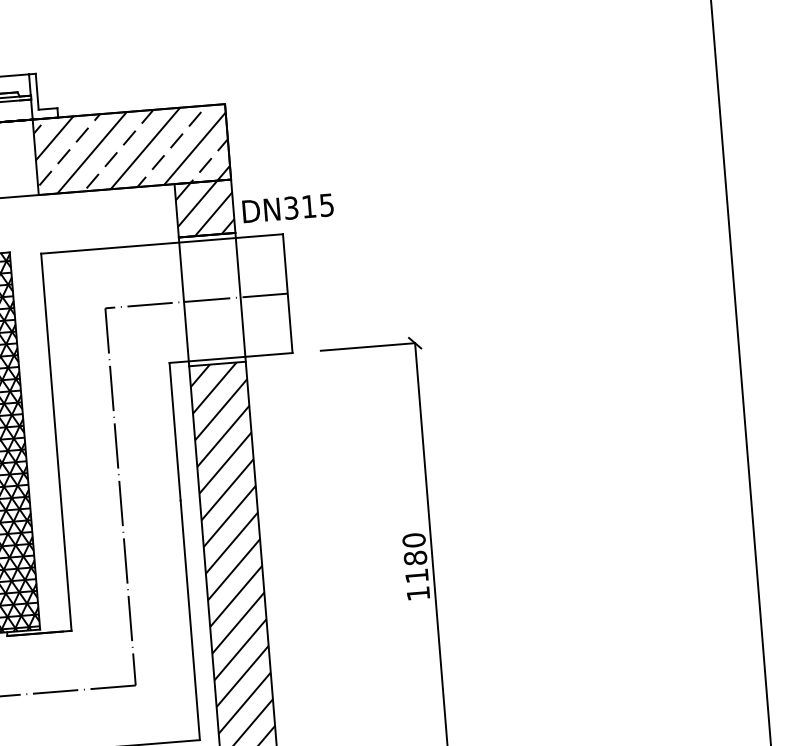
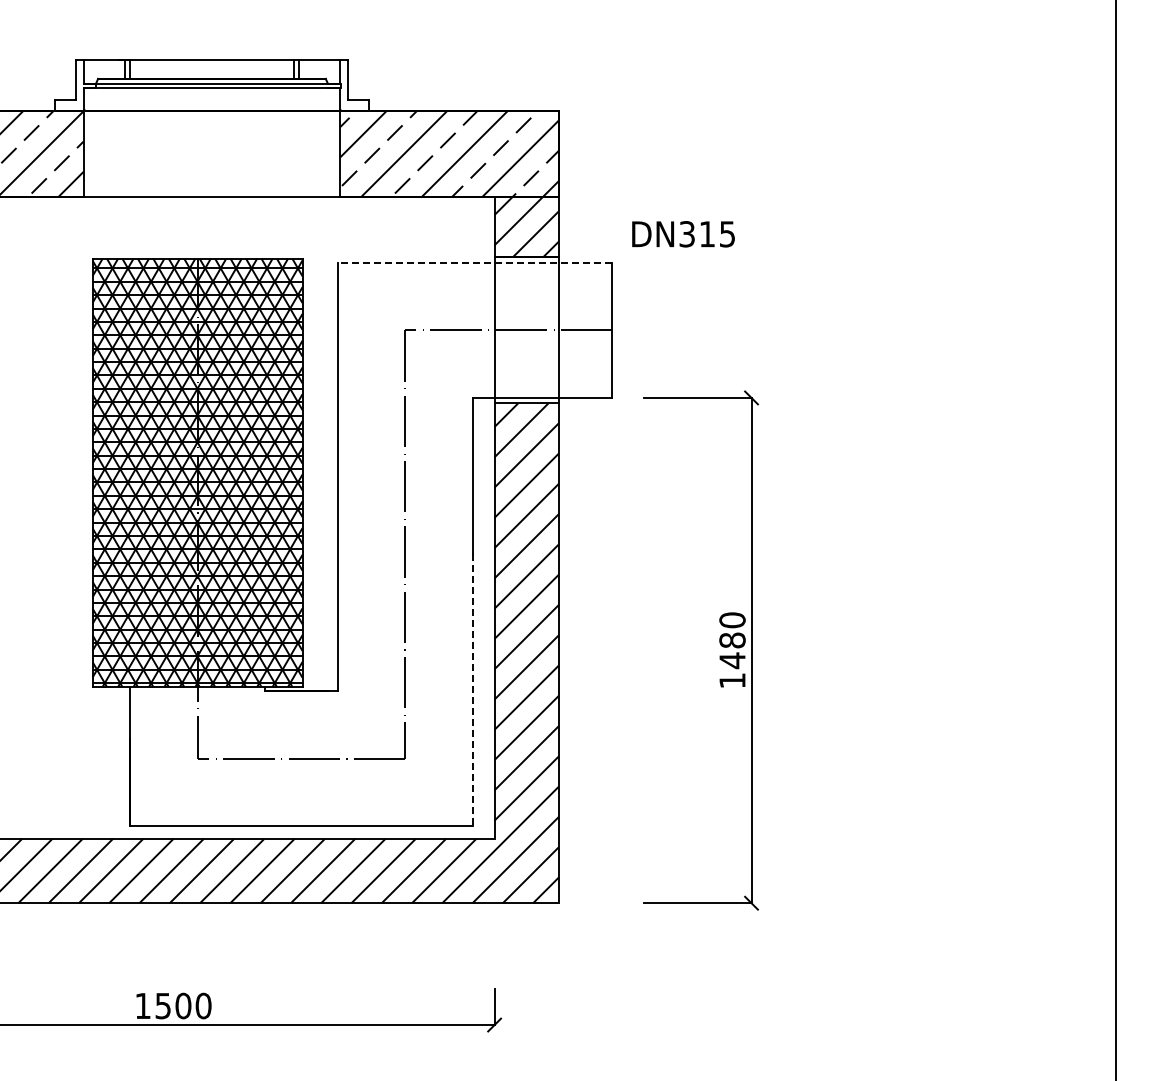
text: (288, 208) -> (683, 234), moved
line: (161, 244) -> (474, 263), solid -> dashed
text: (416, 575) -> (732, 660), 1180 -> 1480
line: (190, 620) -> (472, 690), solid -> dashed

